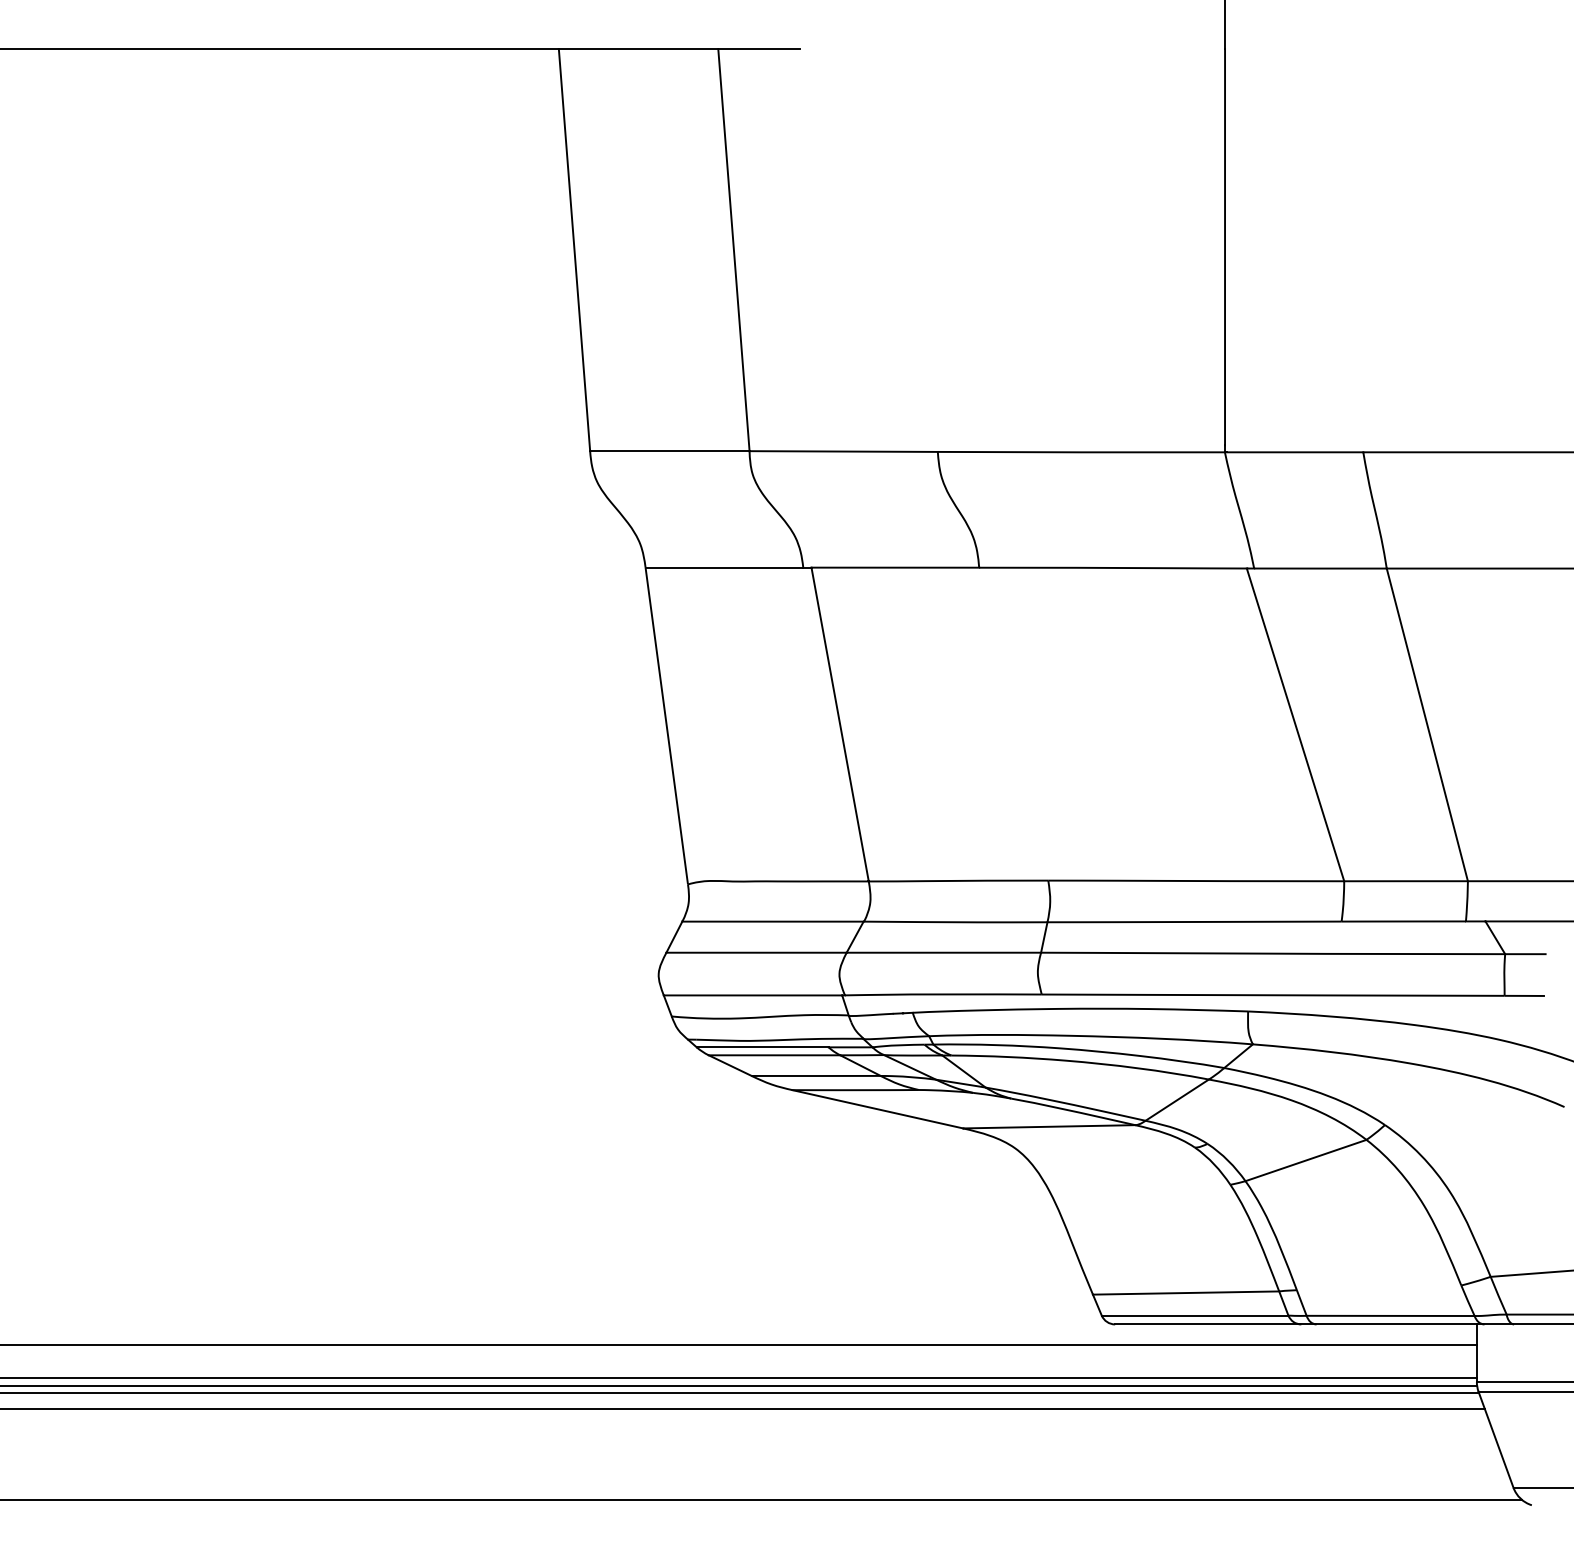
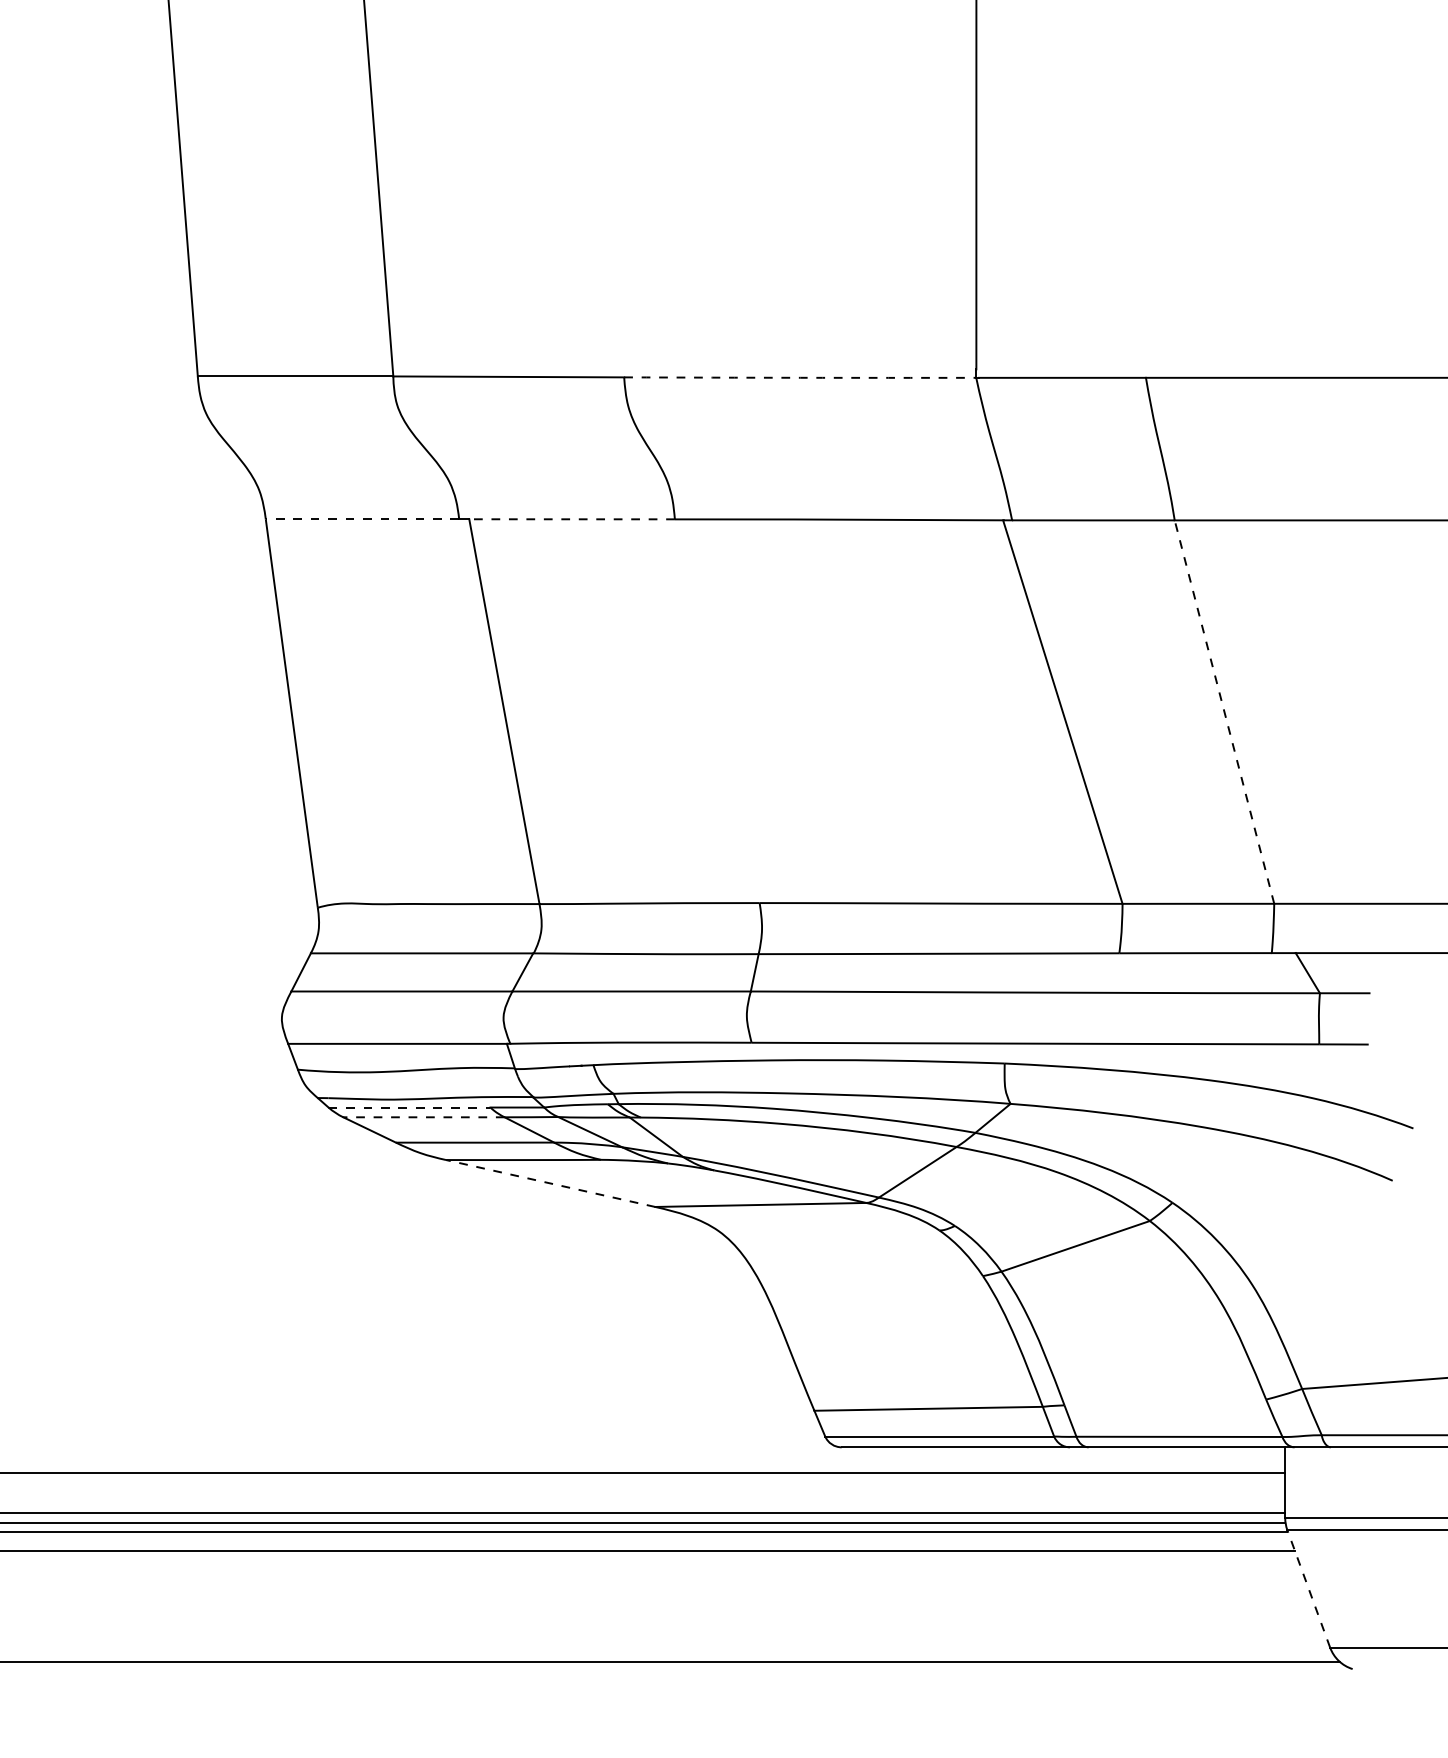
arc: (1081, 452) -> (800, 378), solid -> dashed
line: (724, 567) -> (362, 519), solid -> dashed
line: (895, 567) -> (572, 519), solid -> dashed
line: (1427, 724) -> (1224, 711), solid -> dashed
line: (762, 1047) -> (409, 1107), solid -> dashed
line: (774, 1055) -> (423, 1117), solid -> dashed
line: (877, 1109) -> (550, 1183), solid -> dashed
line: (1495, 1439) -> (1308, 1588), solid -> dashed

